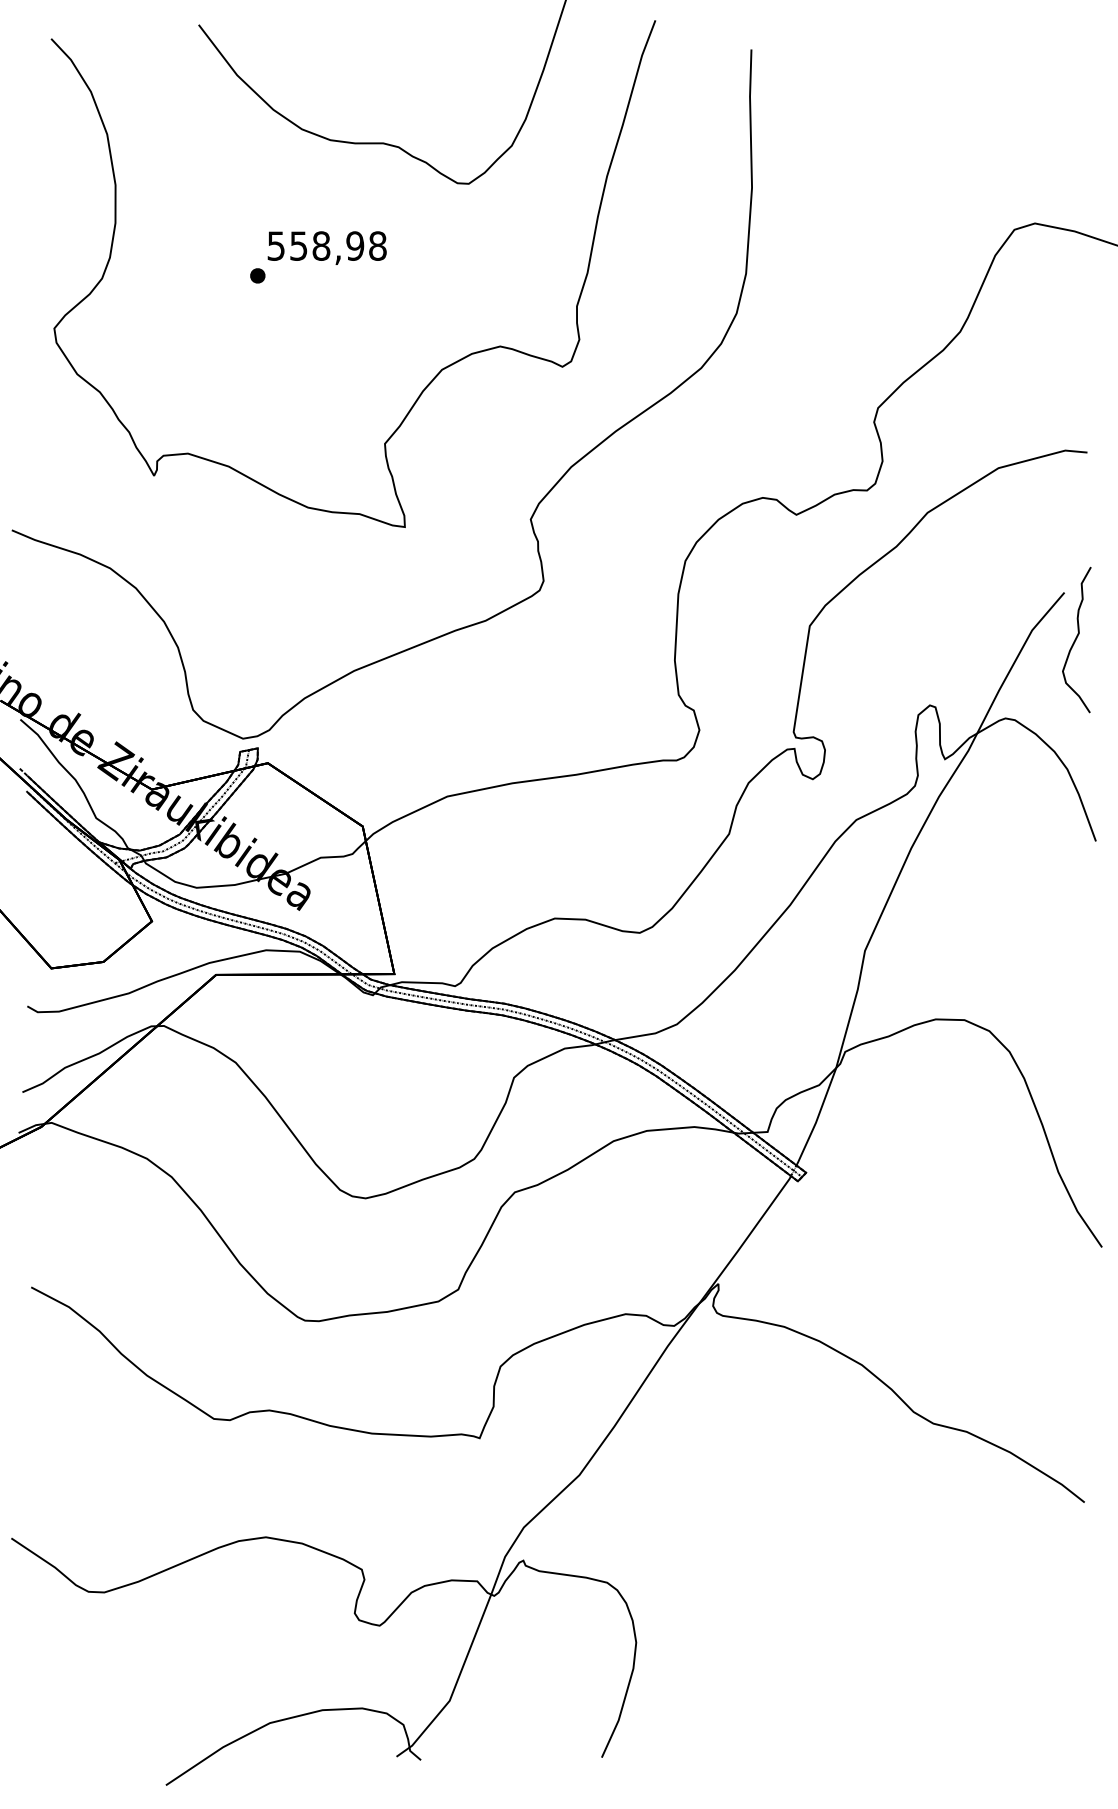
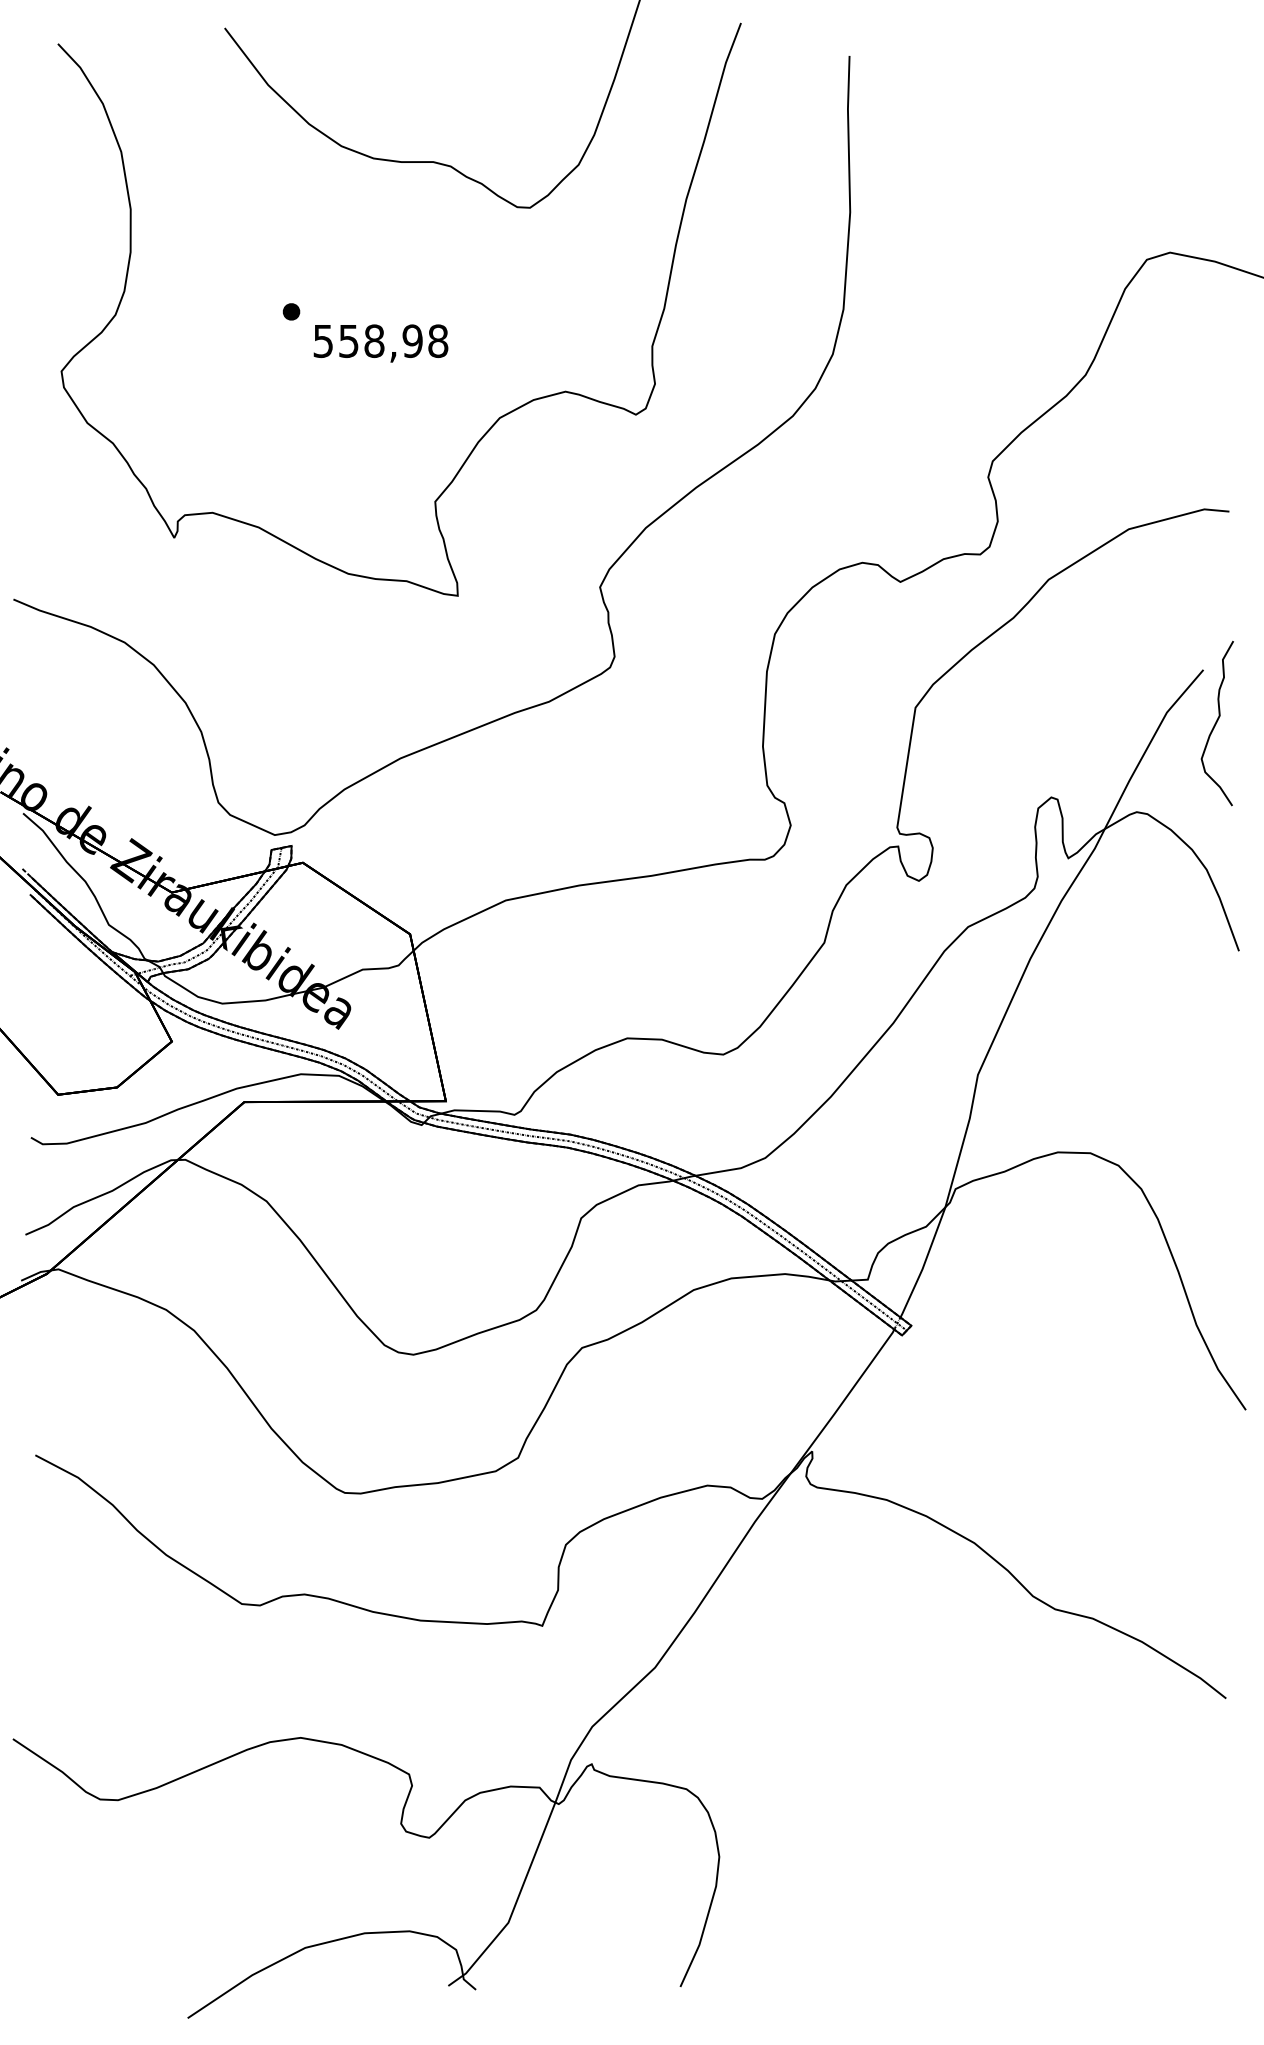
text: (326, 248) -> (380, 343), moved

